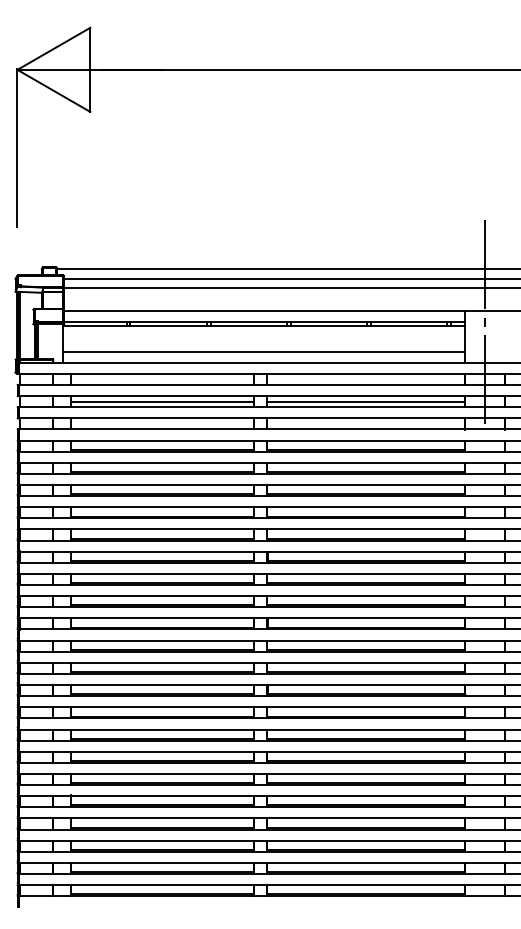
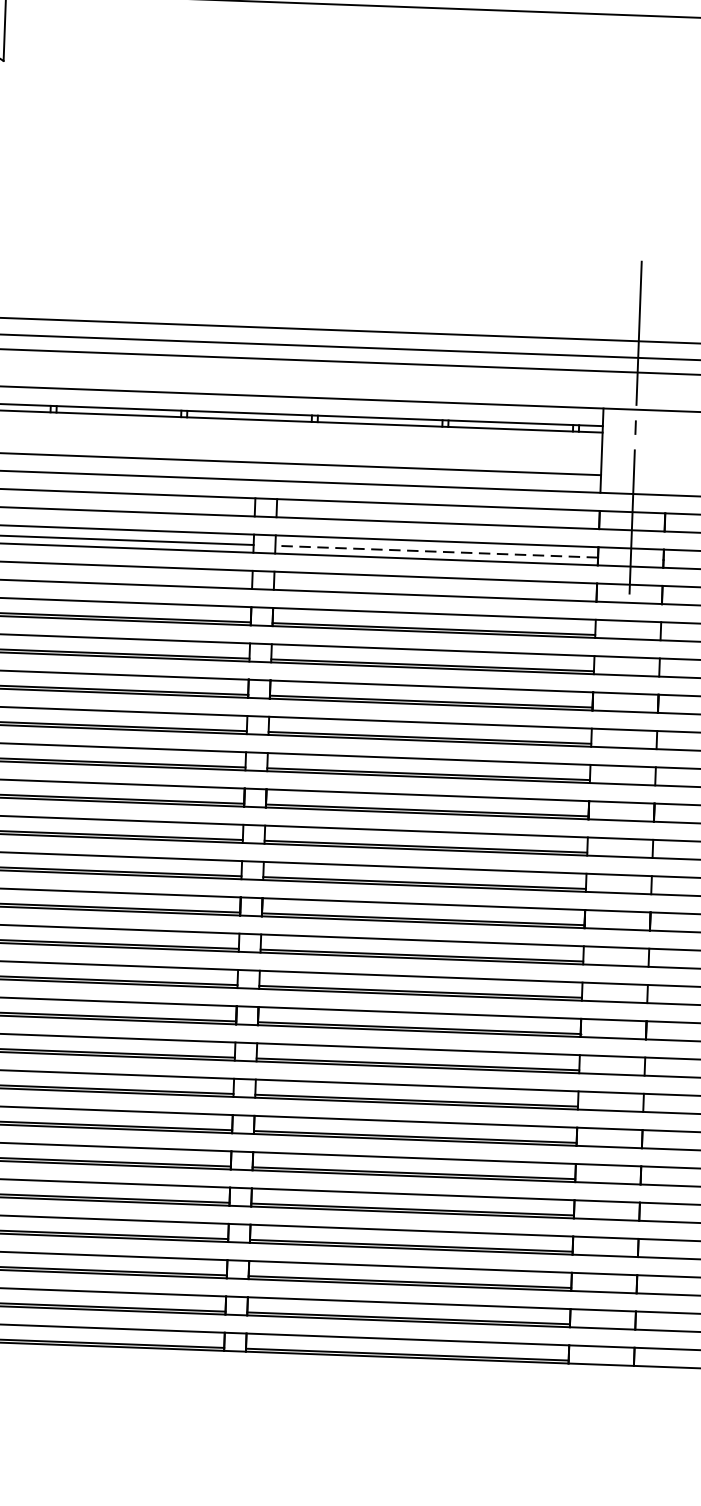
line: (366, 402) -> (437, 551), solid -> dashed

